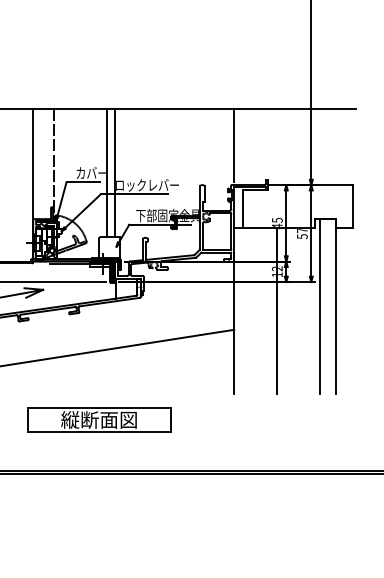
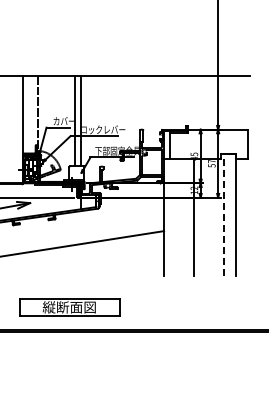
line: (234, 144) -> (164, 101), removed
line: (320, 306) -> (224, 214), solid -> dashed
part: (99, 420) -> (69, 307), moved

